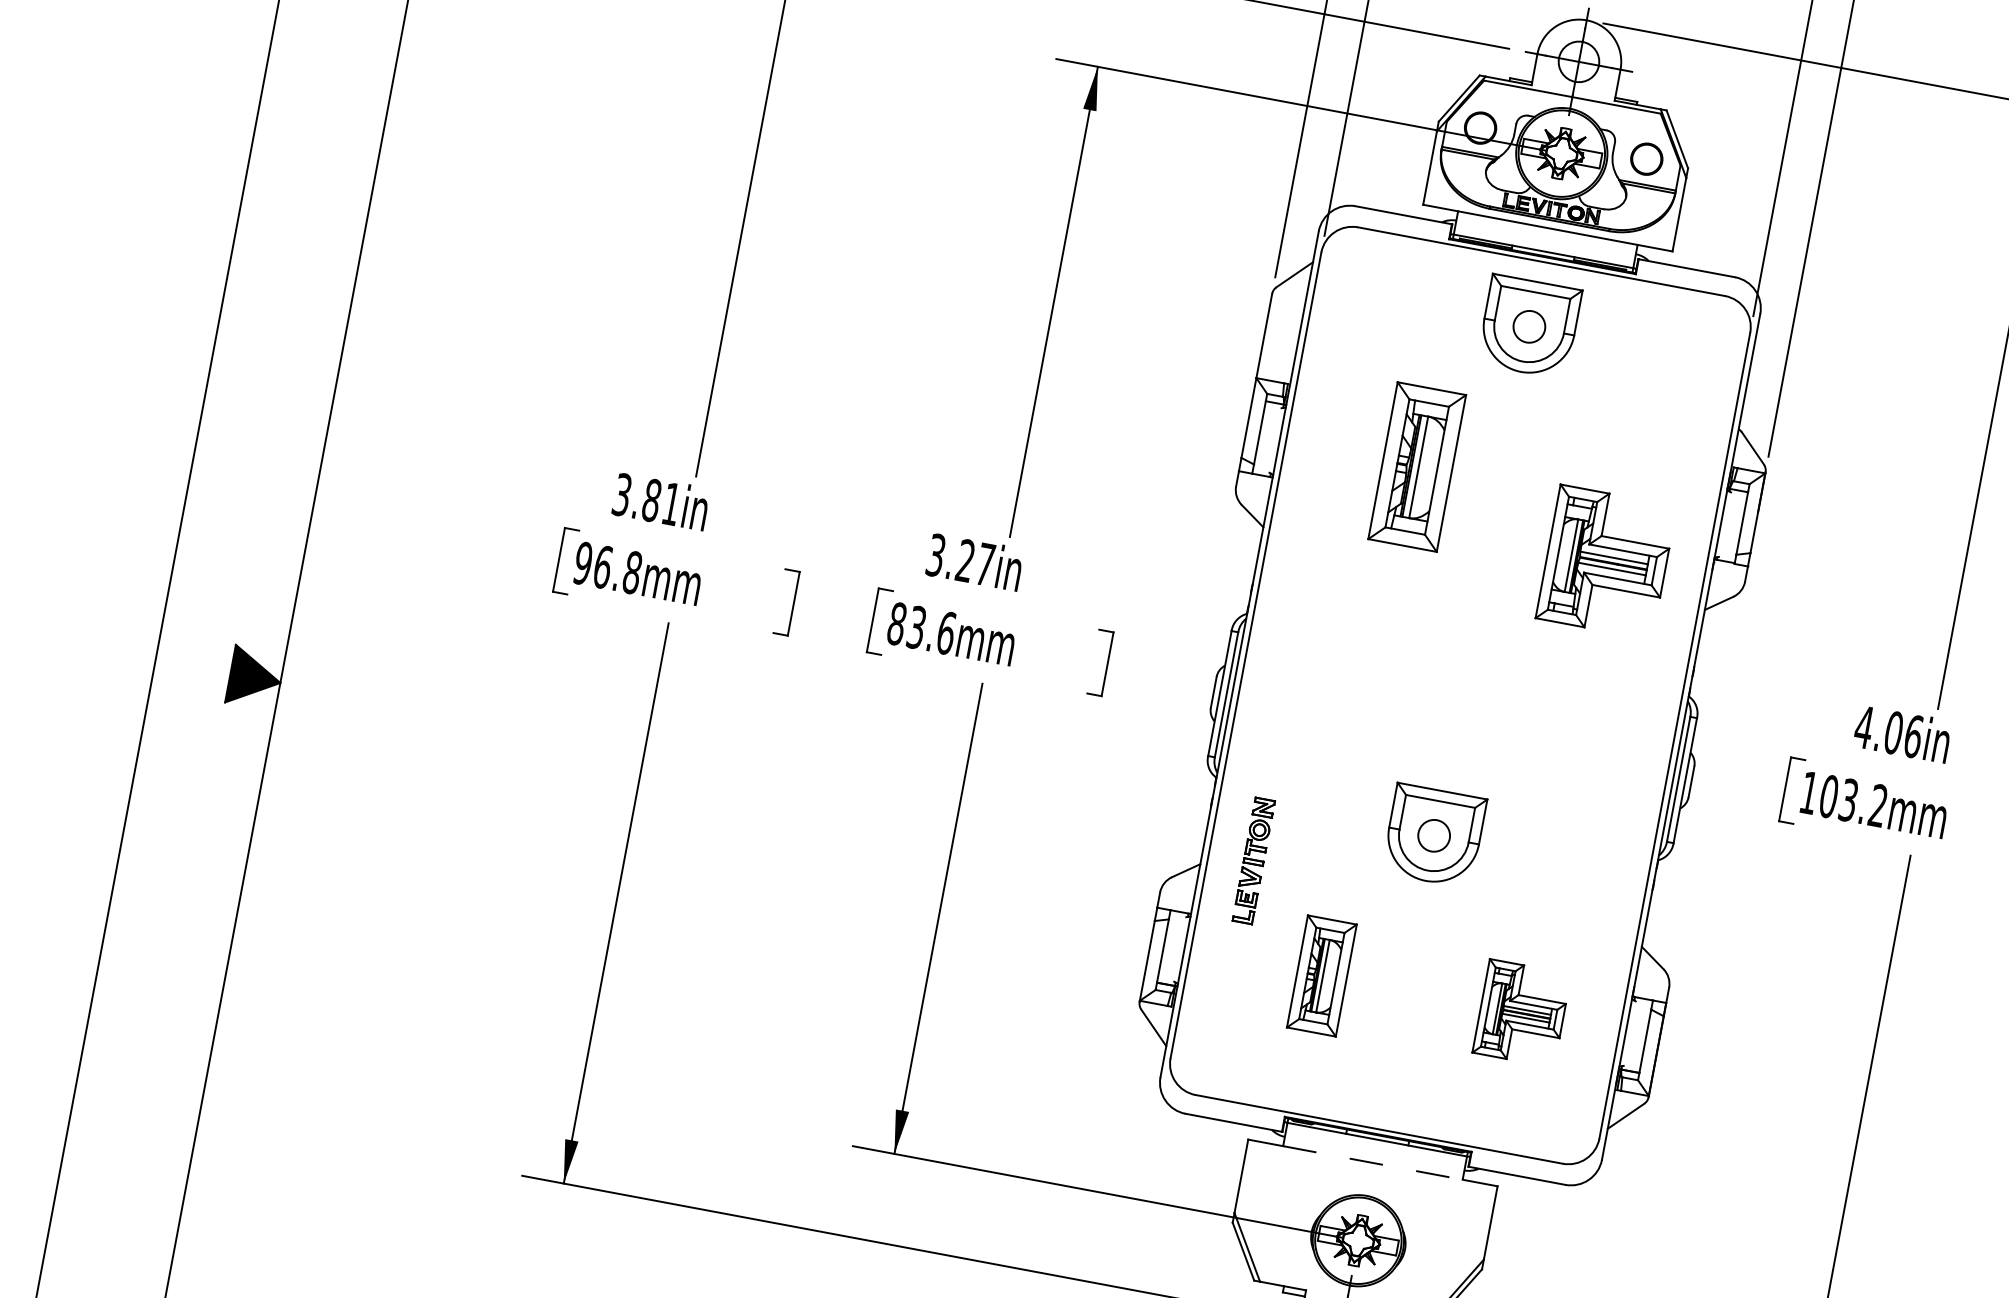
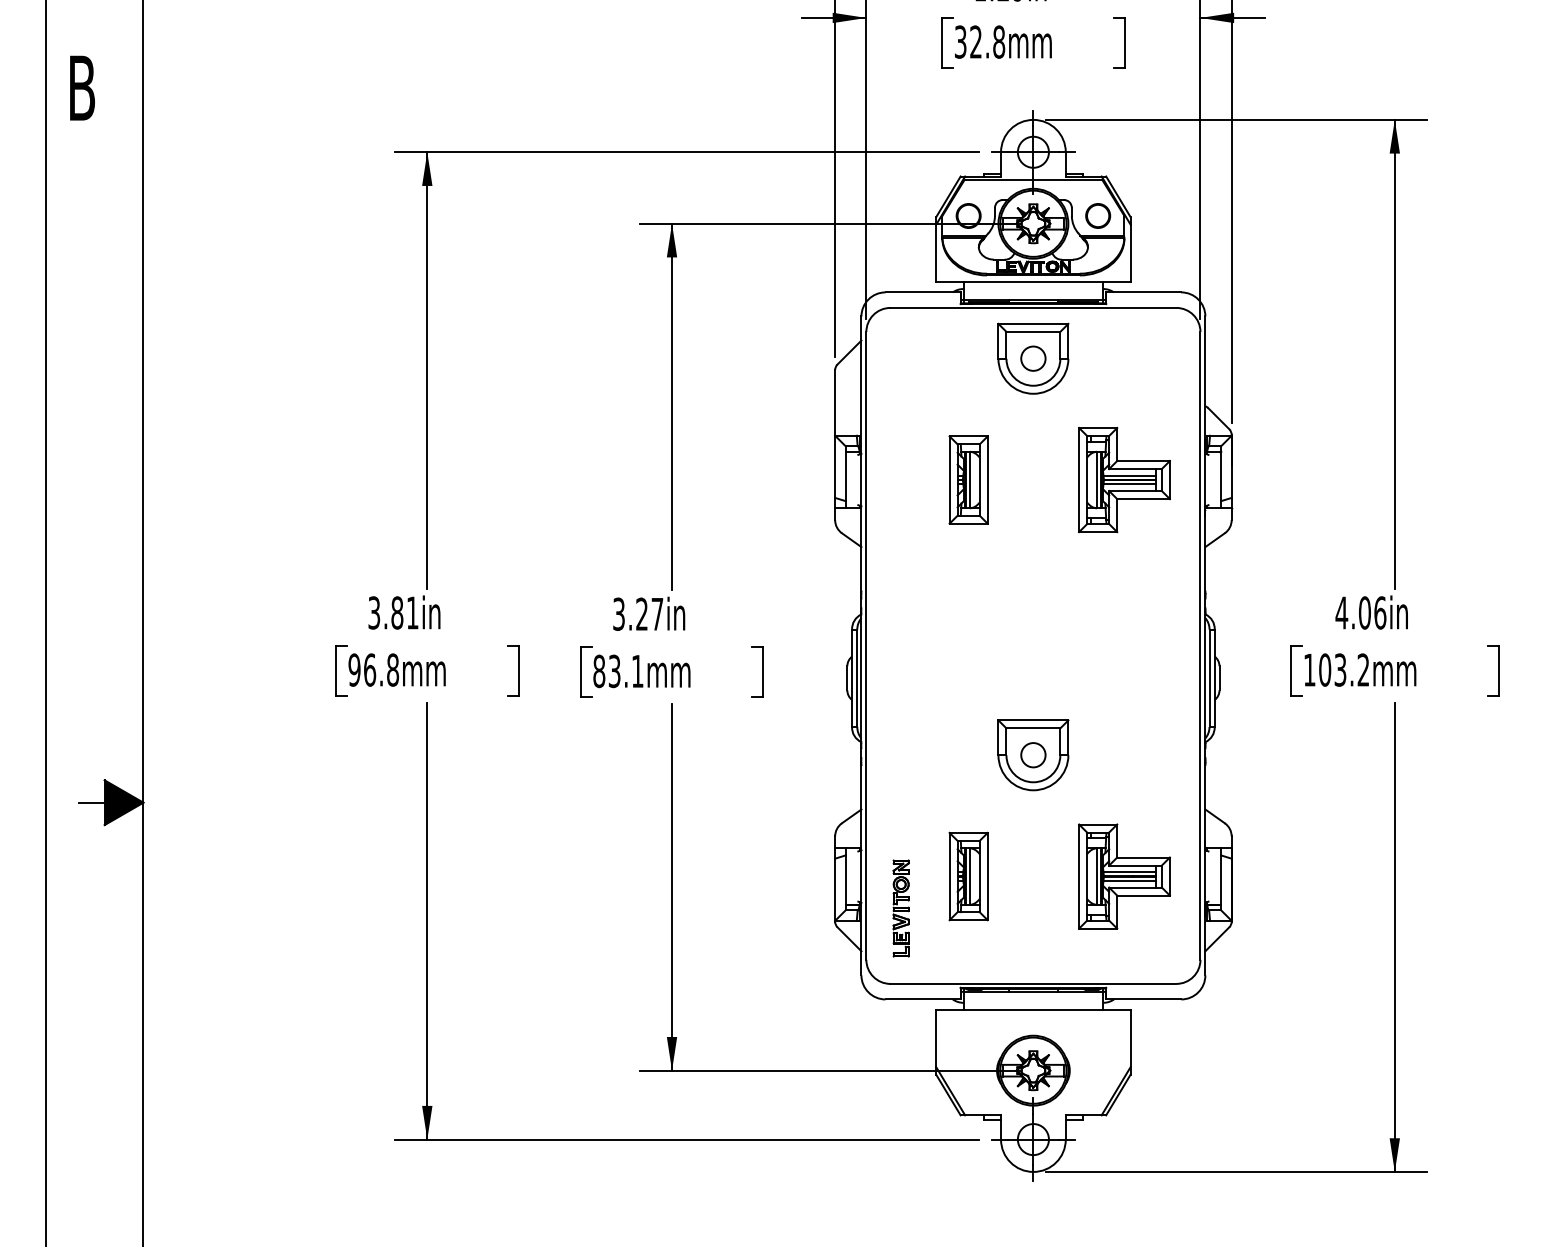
part: (1417, 466) -> (968, 479), size x0.71
part: (1606, 561) -> (1124, 479), moved
text: (946, 633) -> (637, 671), 83.6mm -> 83.1mm
line: (213, 670) -> (91, 802), added
part: (1252, 860) -> (900, 908), moved
part: (1521, 1013) -> (1124, 876), size x1.43
line: (1372, 1163) -> (1033, 1010), dashed -> solid

